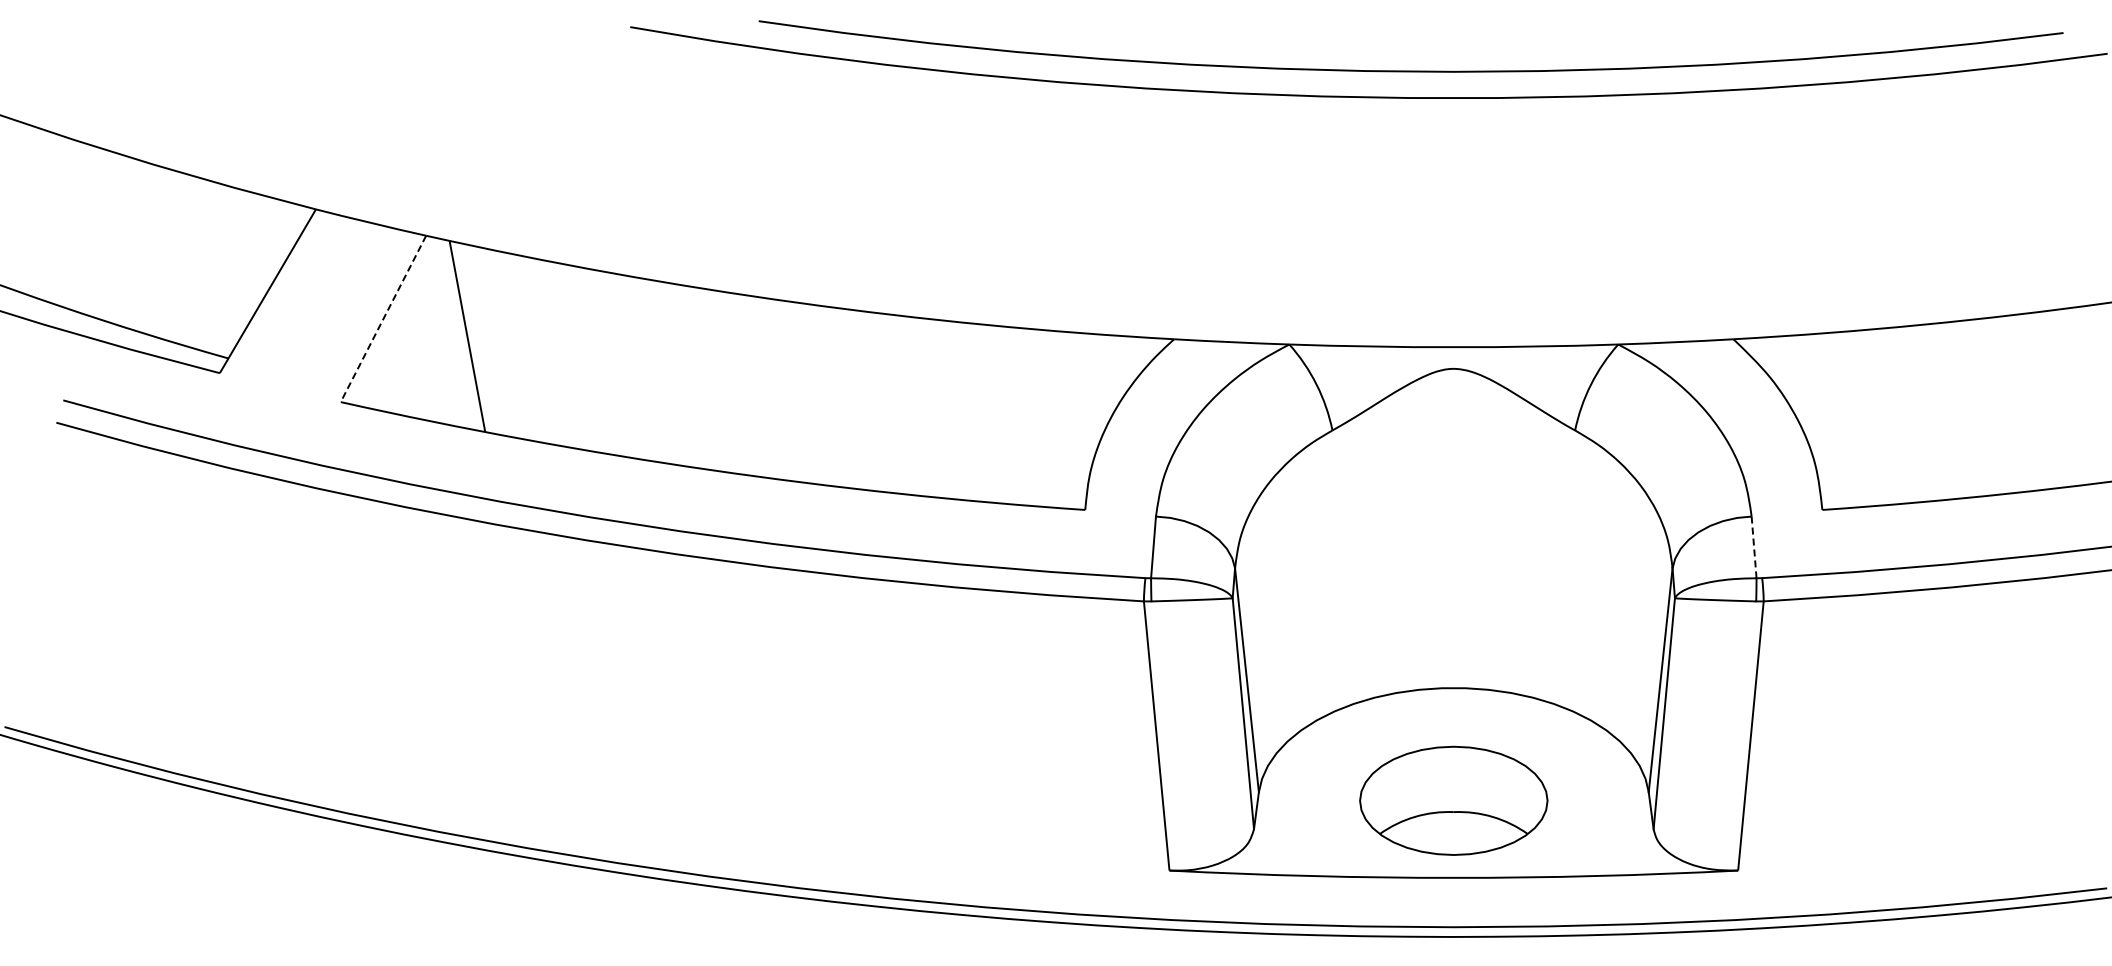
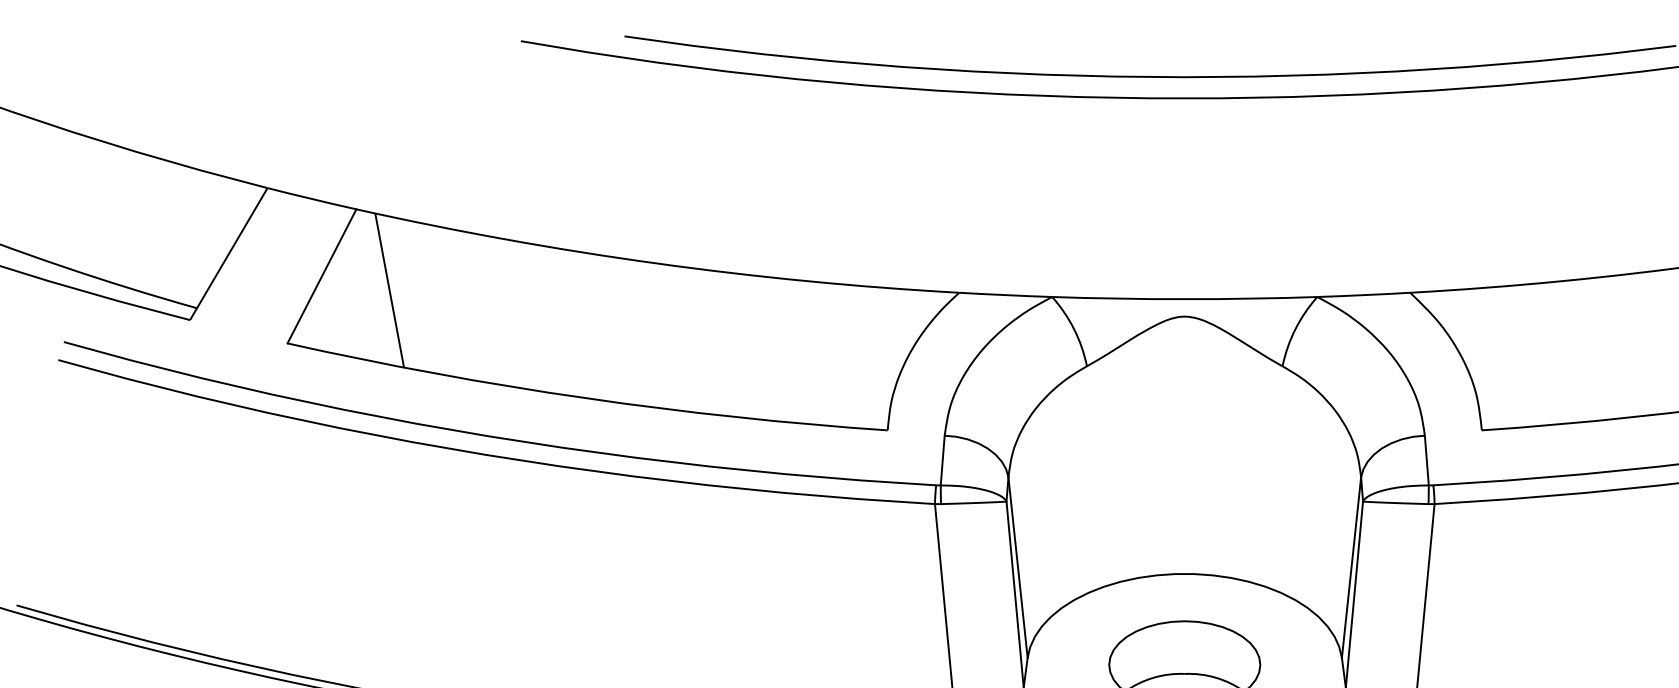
line: (383, 319) -> (321, 276), dashed -> solid
line: (1754, 547) -> (1427, 460), dashed -> solid

